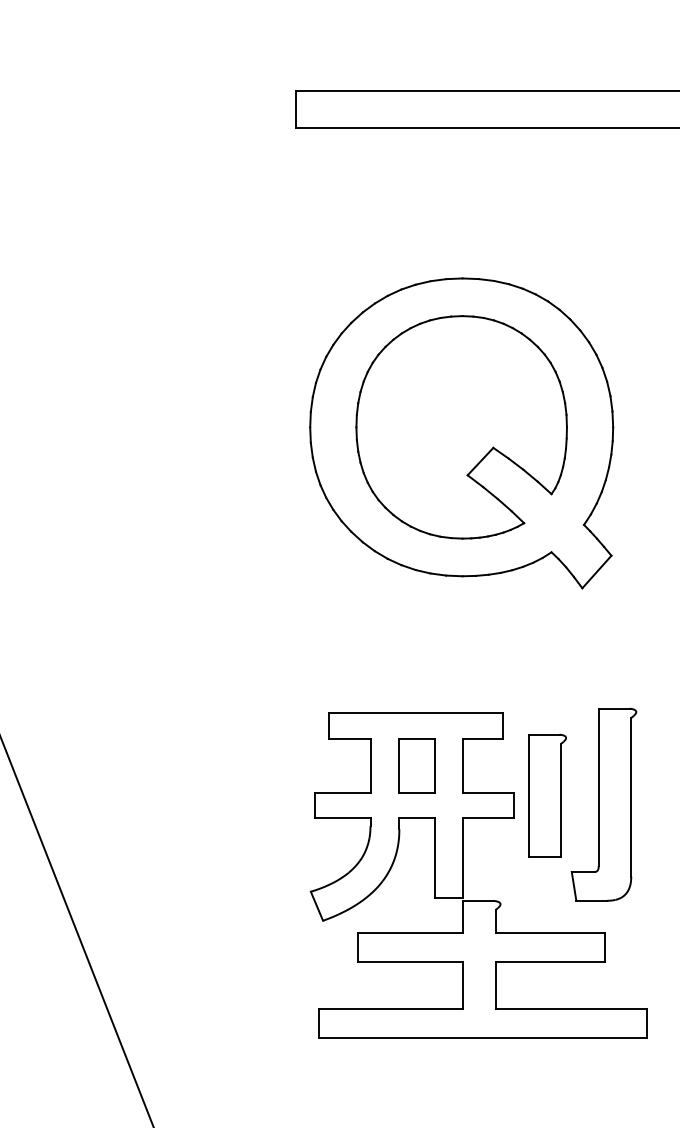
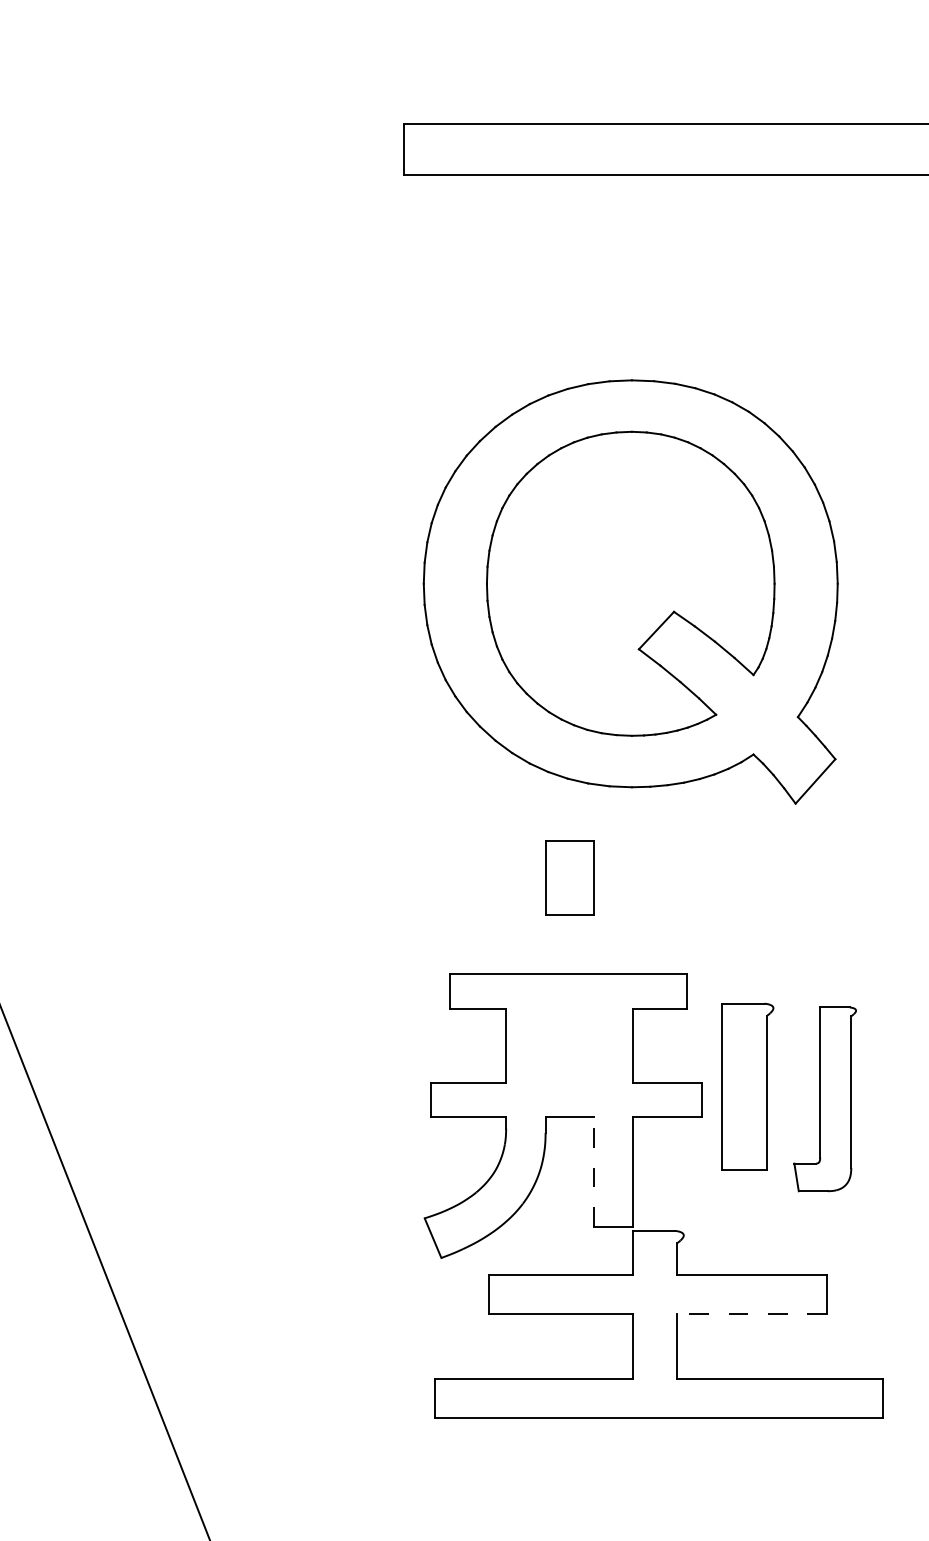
part: (416, 765) -> (569, 877), moved
part: (603, 804) -> (824, 1099), size x0.7
line: (434, 857) -> (593, 1171), solid -> dashed
line: (550, 961) -> (752, 1313), solid -> dashed

